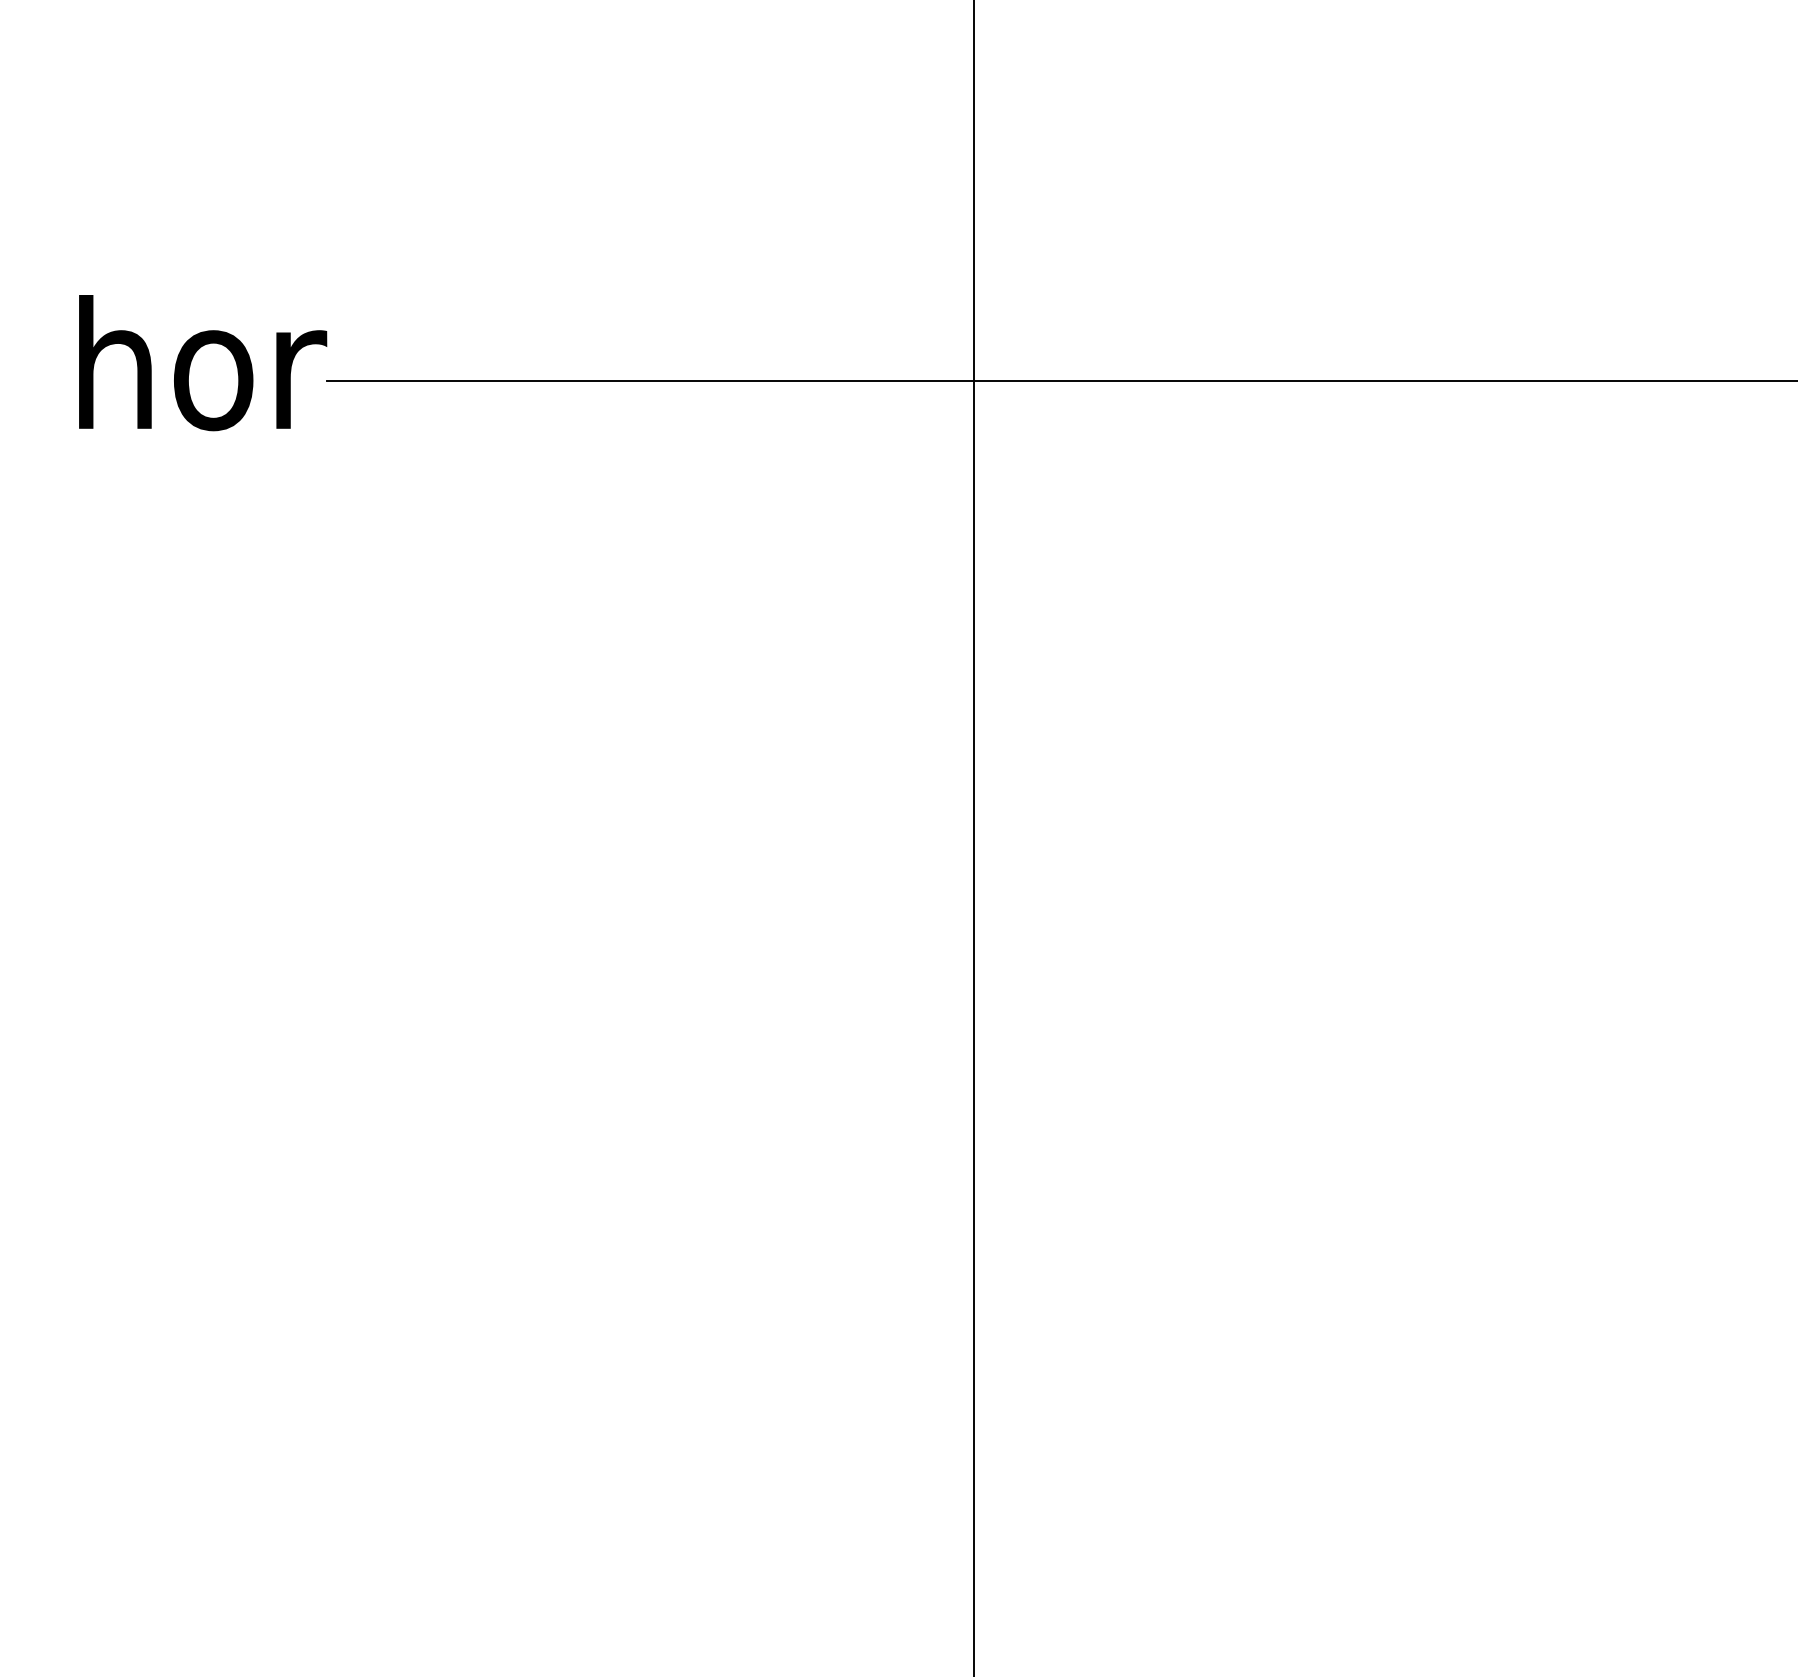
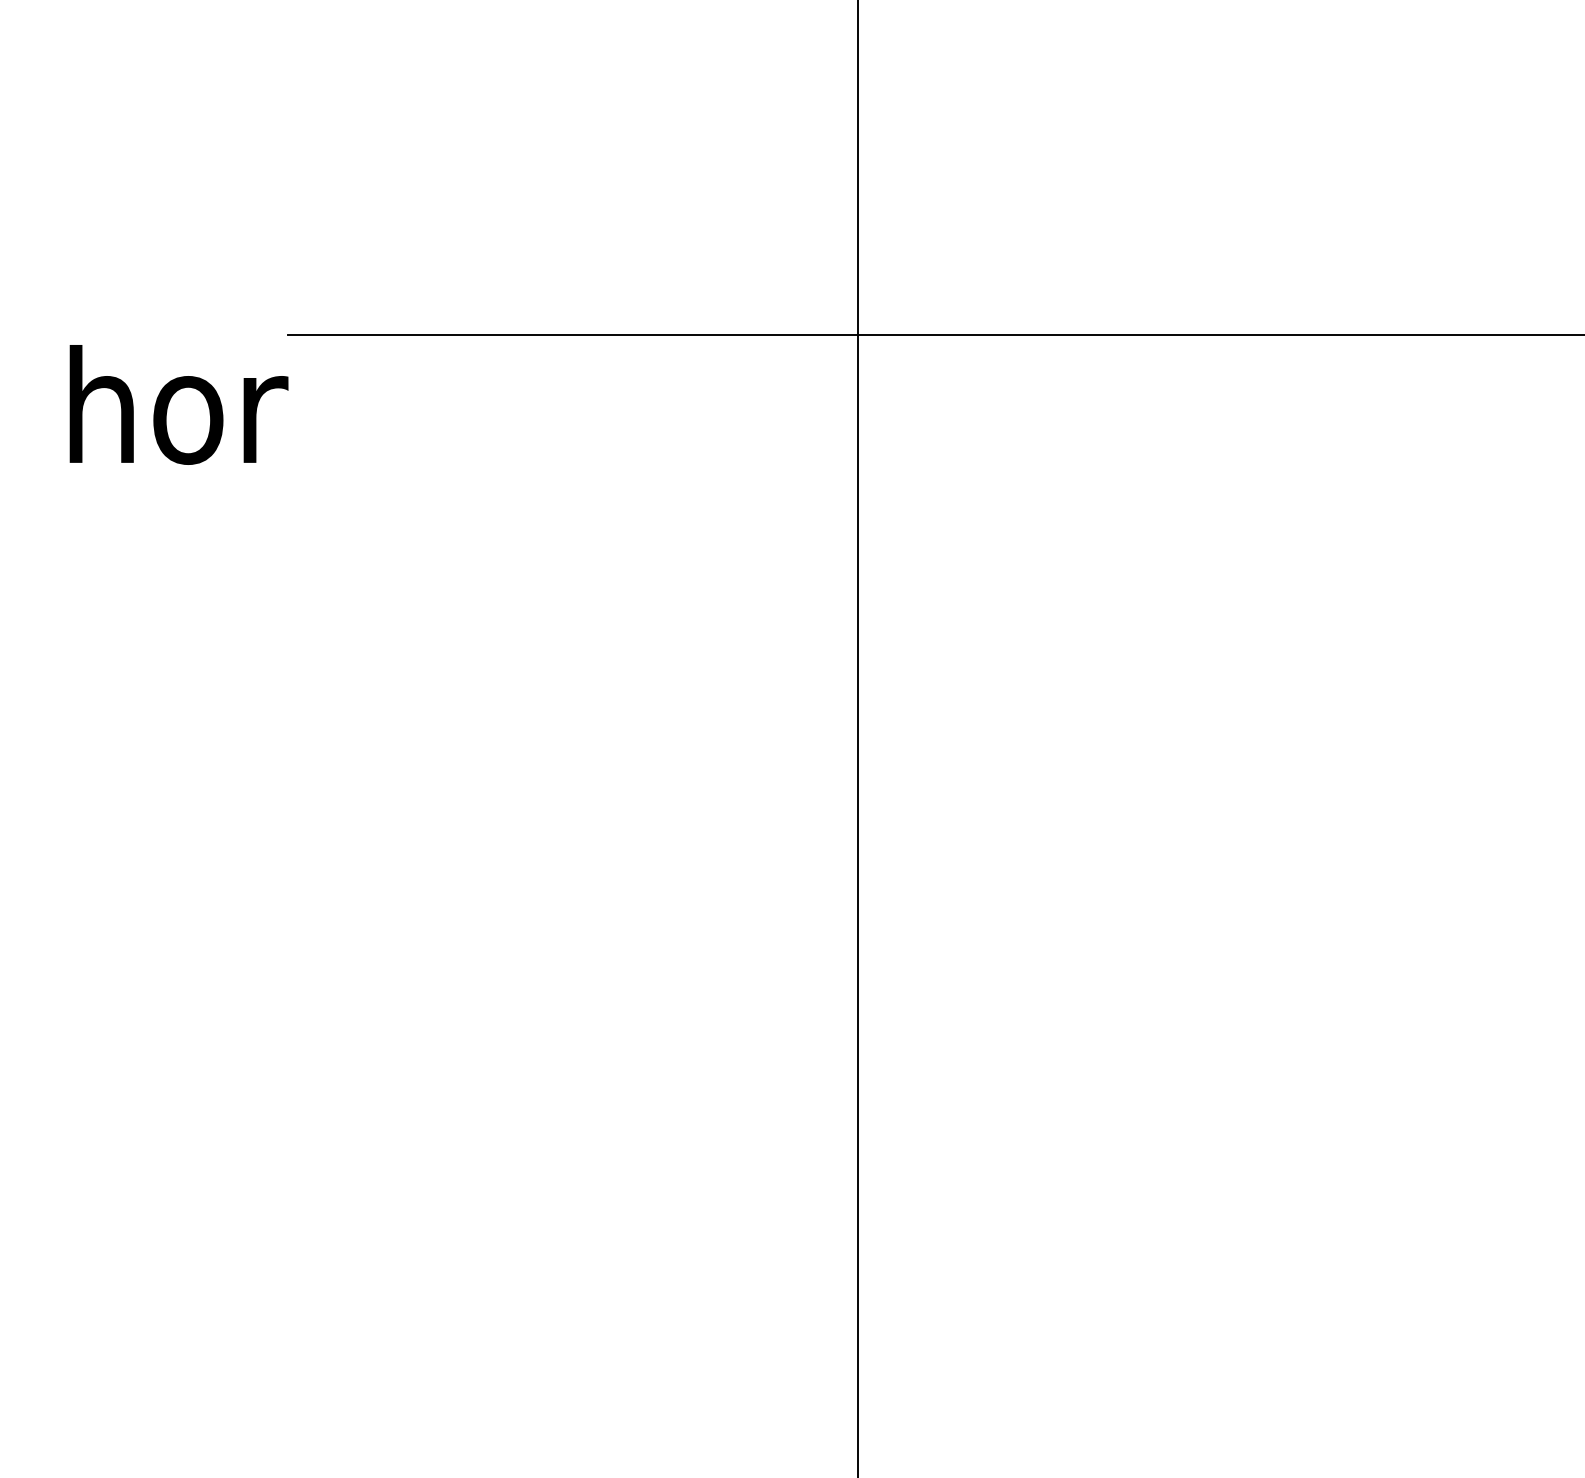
text: (202, 362) -> (178, 404), moved

